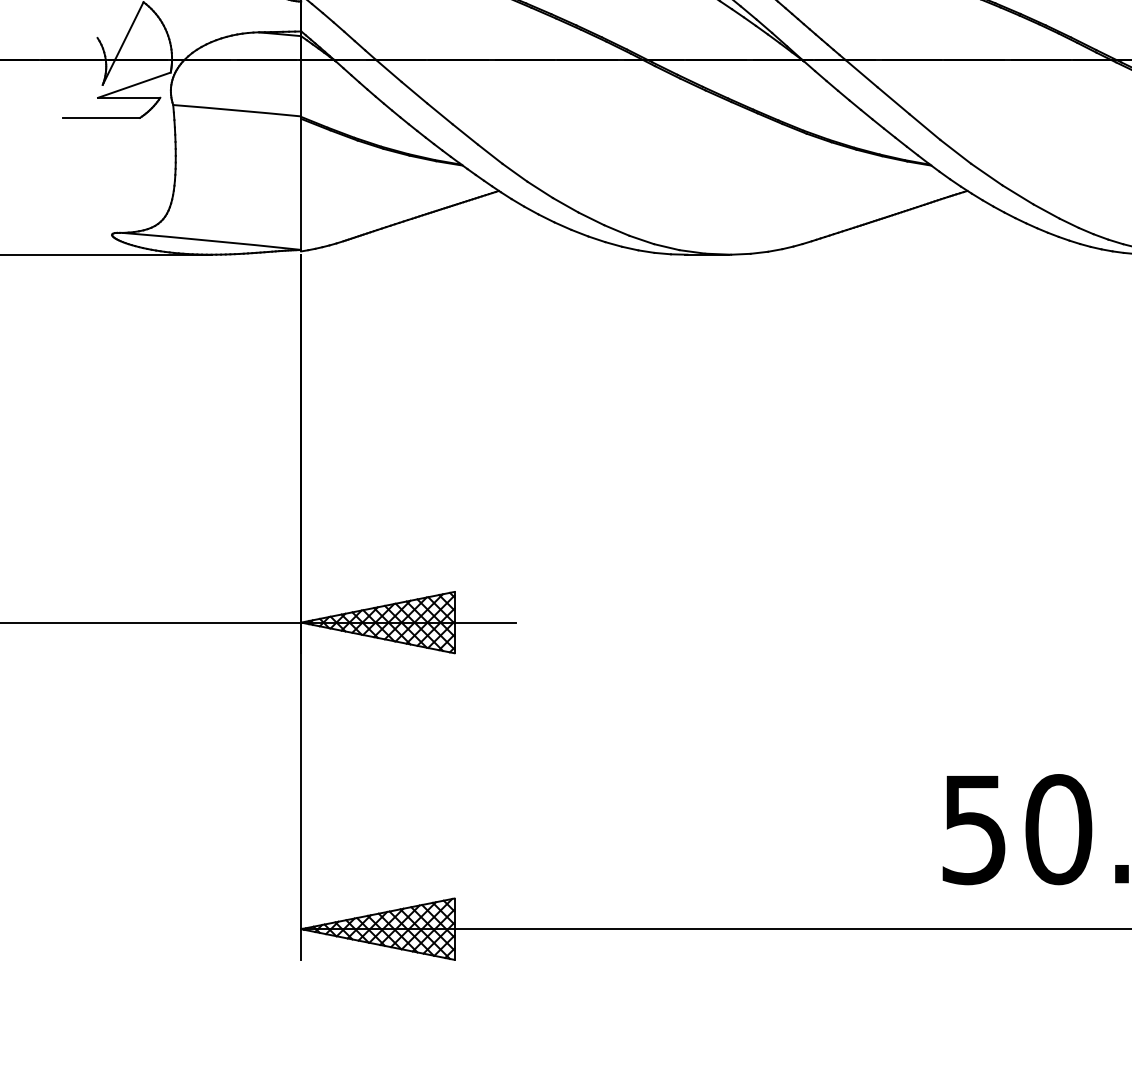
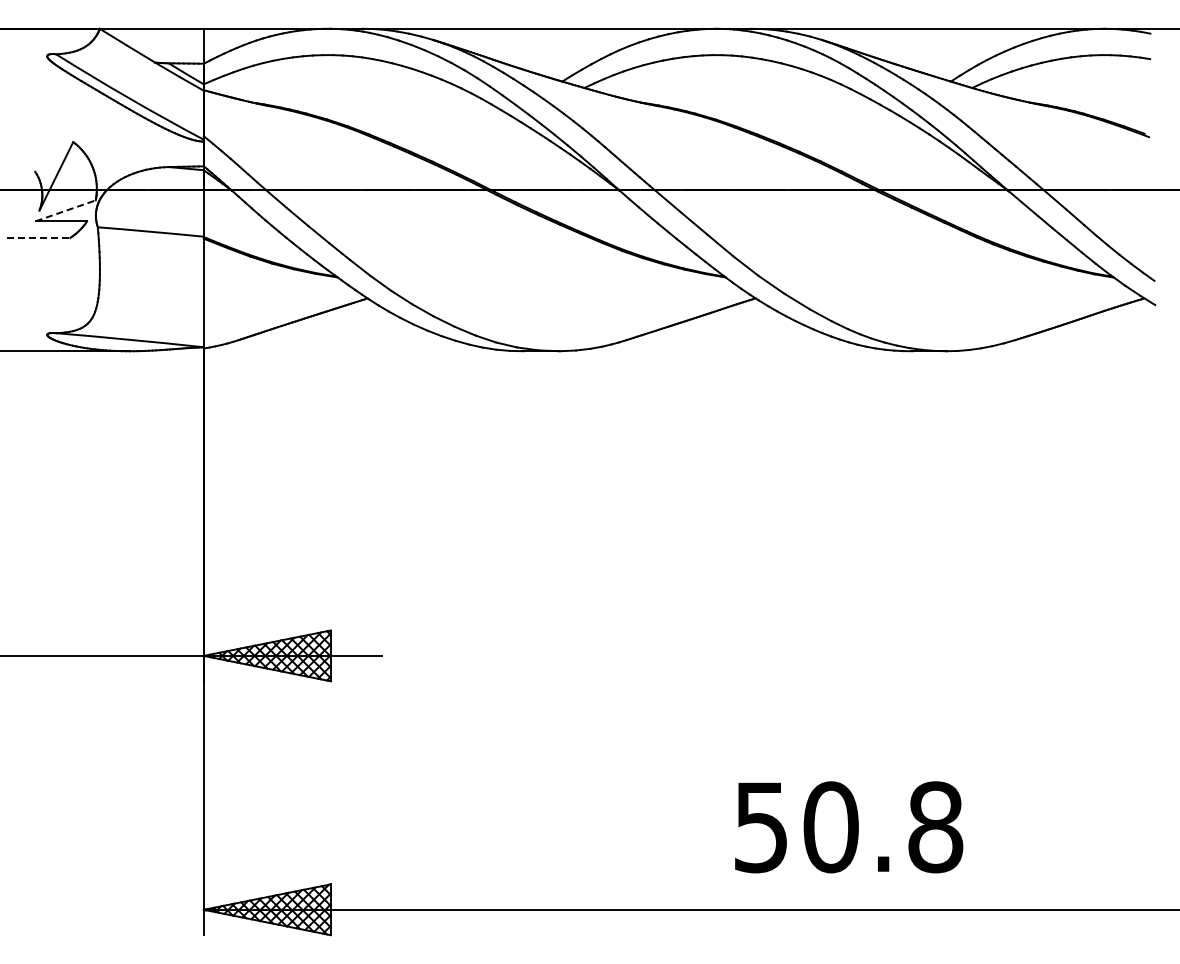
line: (134, 84) -> (65, 210), solid -> dashed
line: (101, 117) -> (38, 237), solid -> dashed

